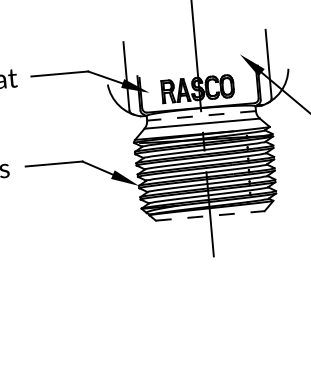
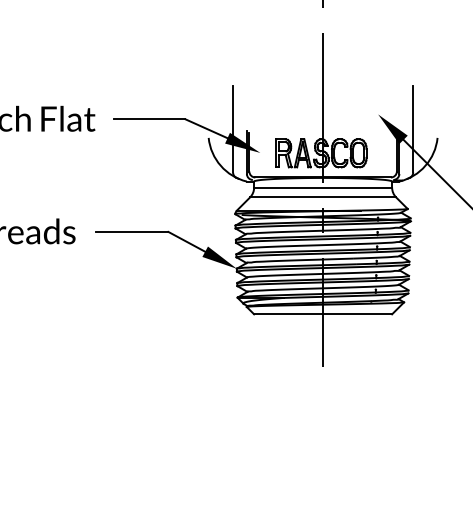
line: (201, 115) -> (323, 187), dashed -> solid
line: (210, 216) -> (323, 314), dashed -> solid

